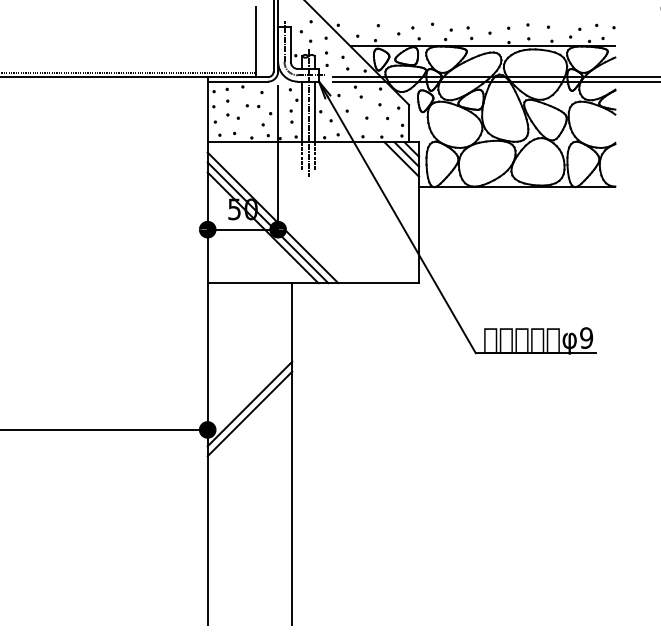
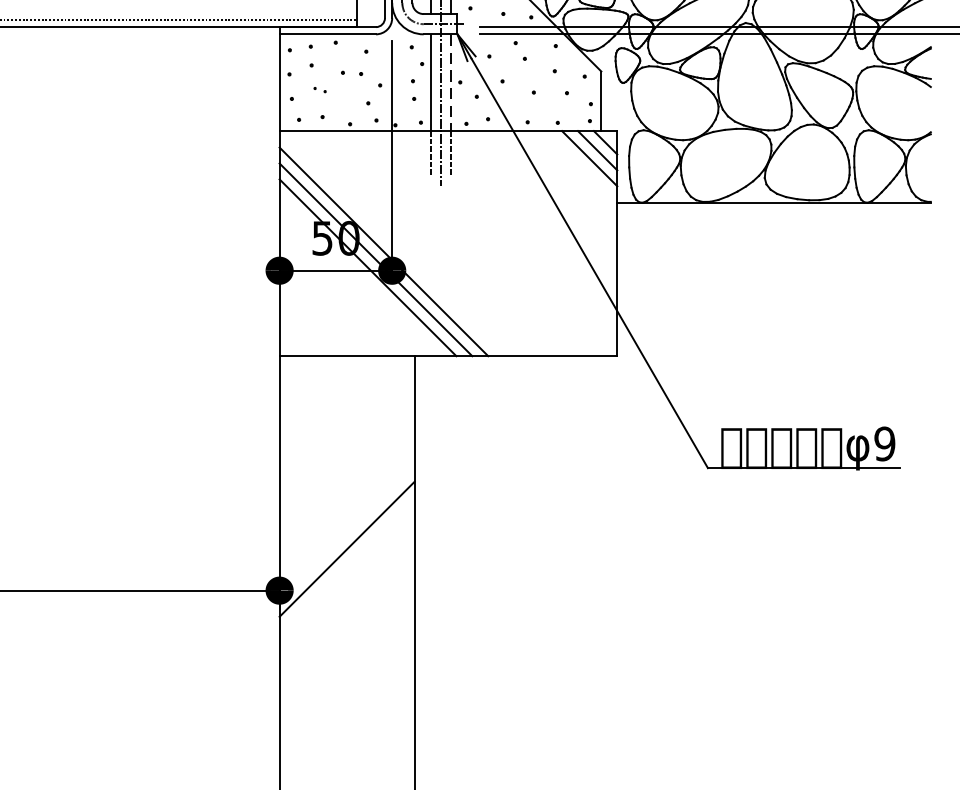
line: (314, 112) -> (450, 83), solid -> dashed
part: (232, 116) -> (319, 89), size x0.6
line: (249, 413) -> (346, 564), removed

